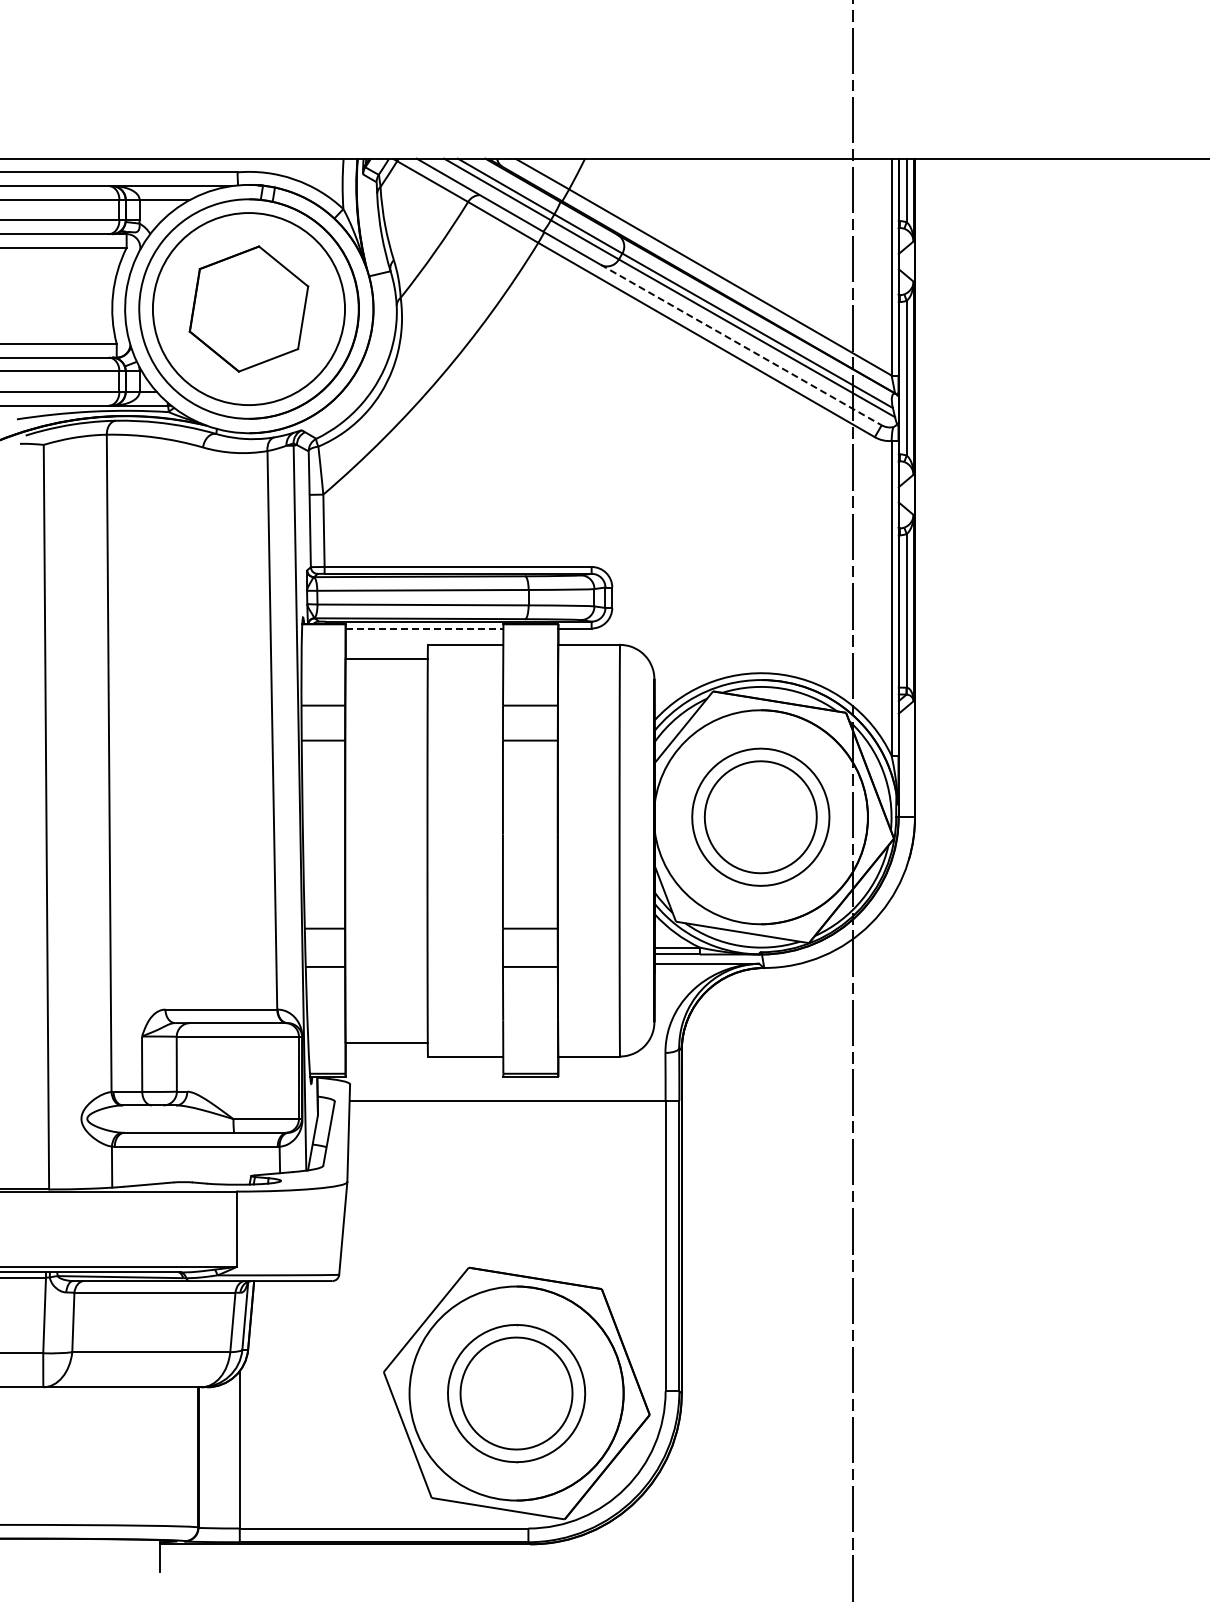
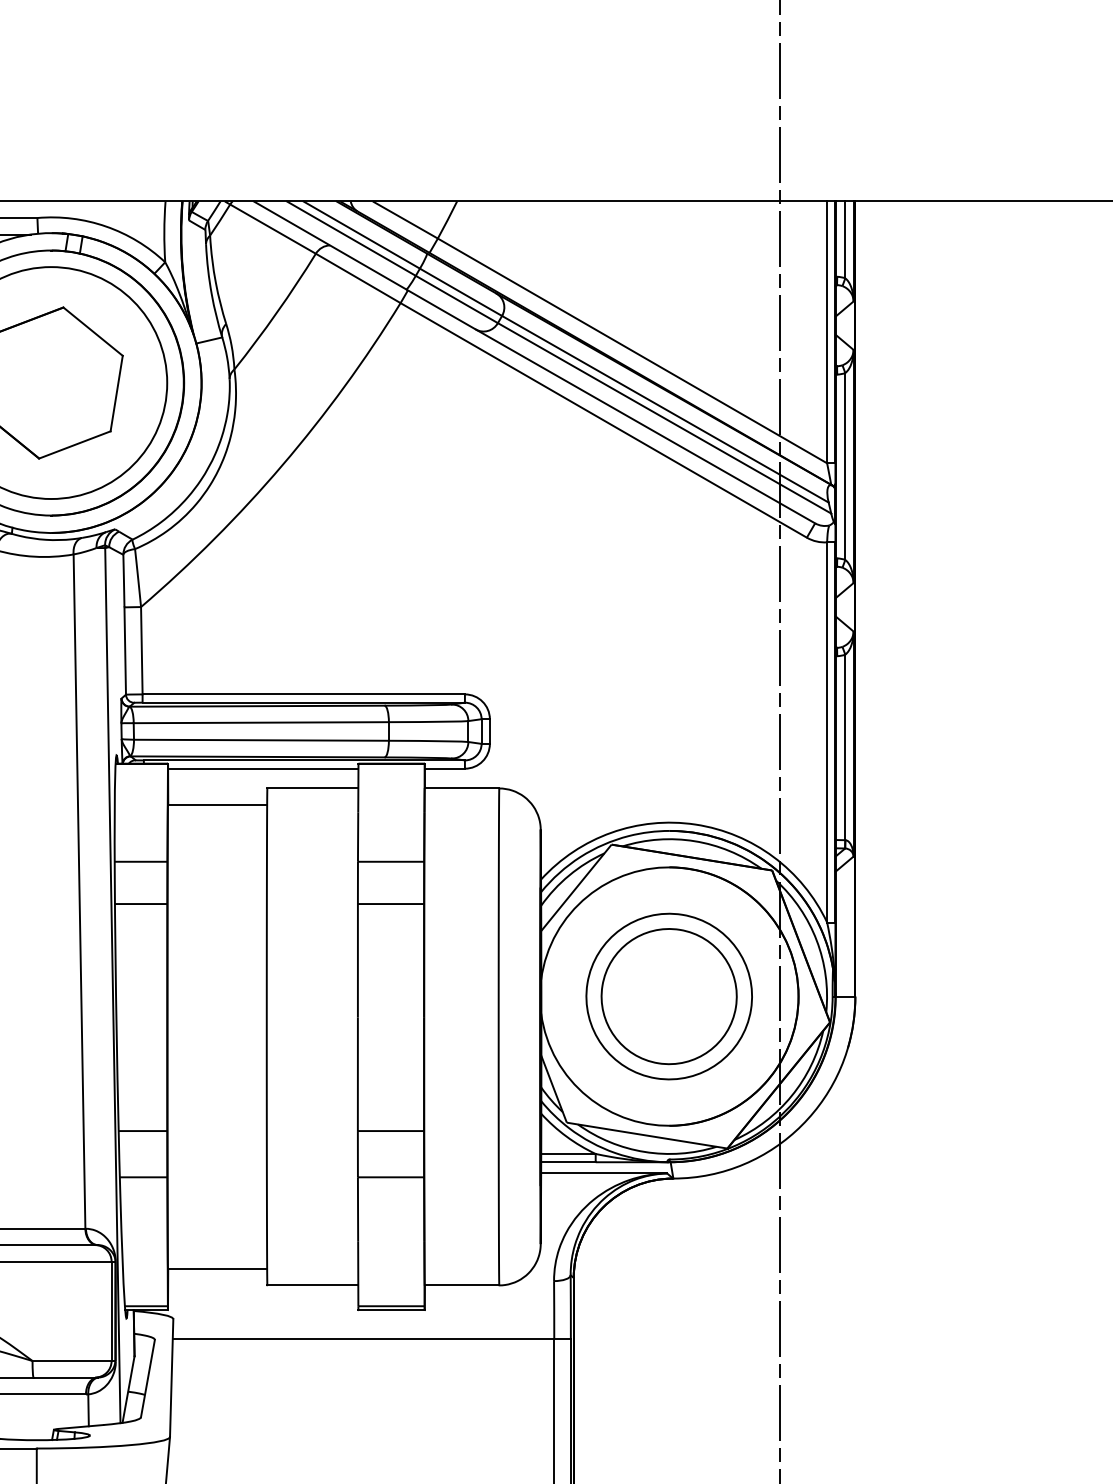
line: (741, 345) -> (645, 427), dashed -> solid
line: (424, 628) -> (263, 768), dashed -> solid

